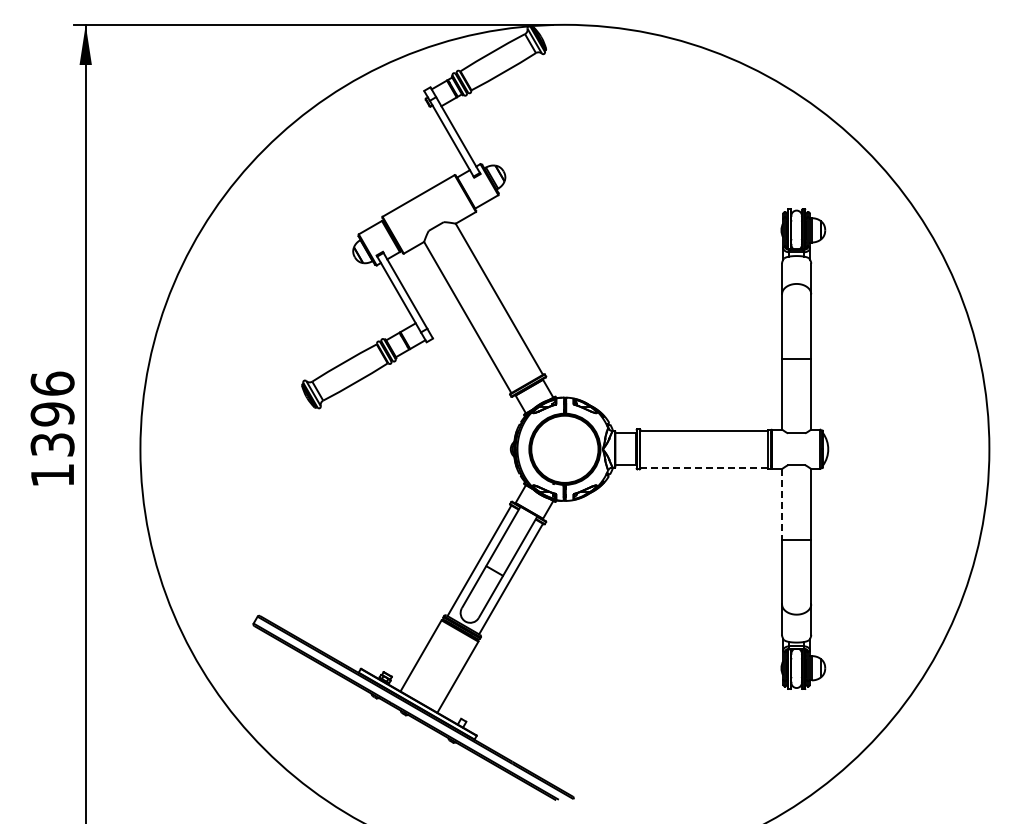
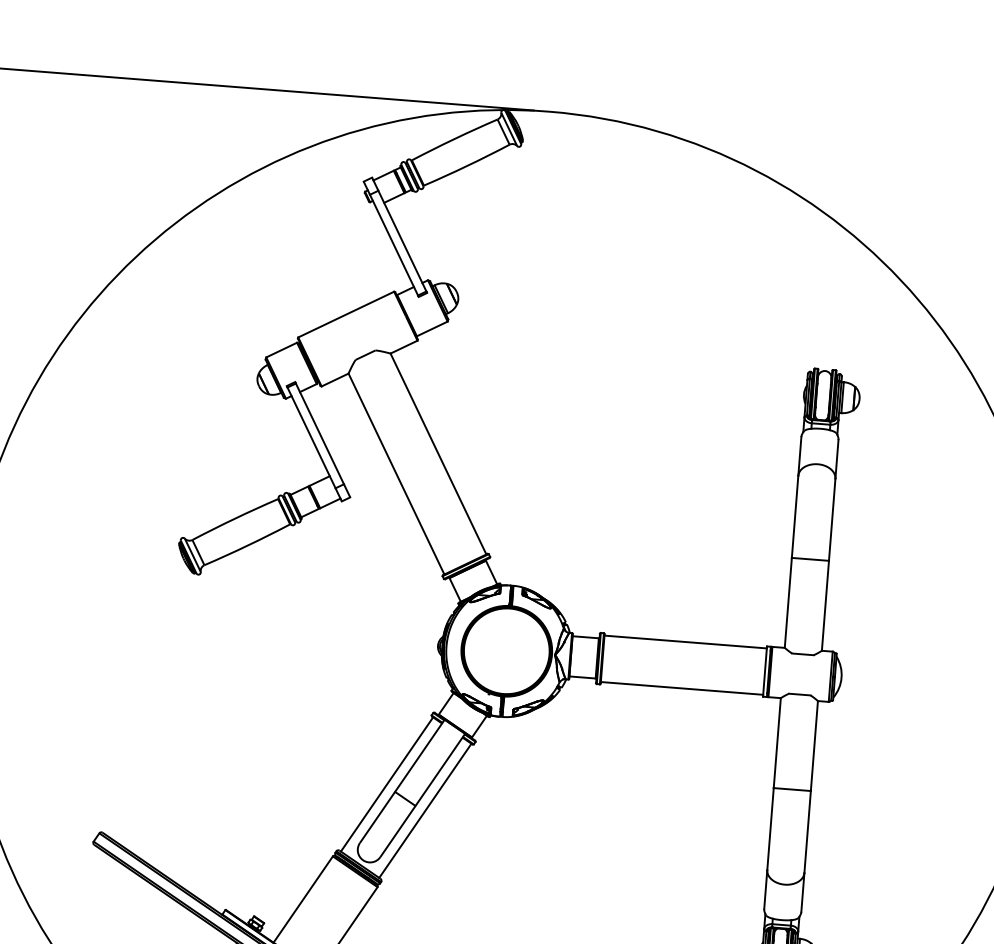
line: (704, 467) -> (682, 688), dashed -> solid
line: (782, 504) -> (777, 743), dashed -> solid

